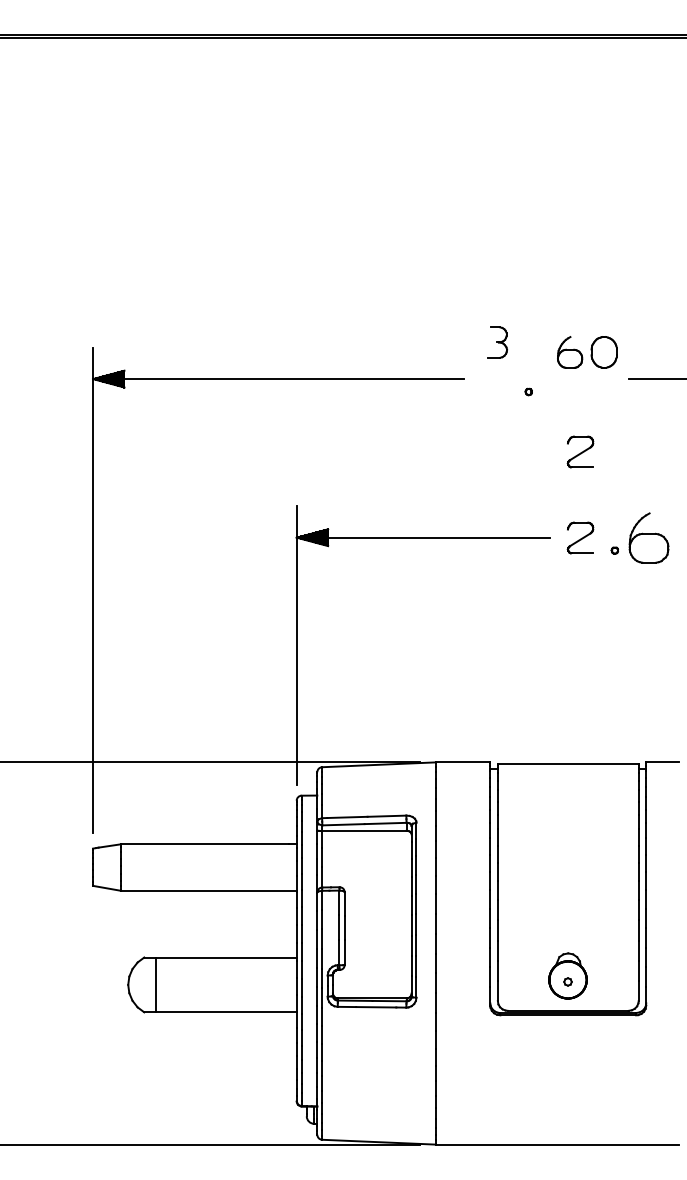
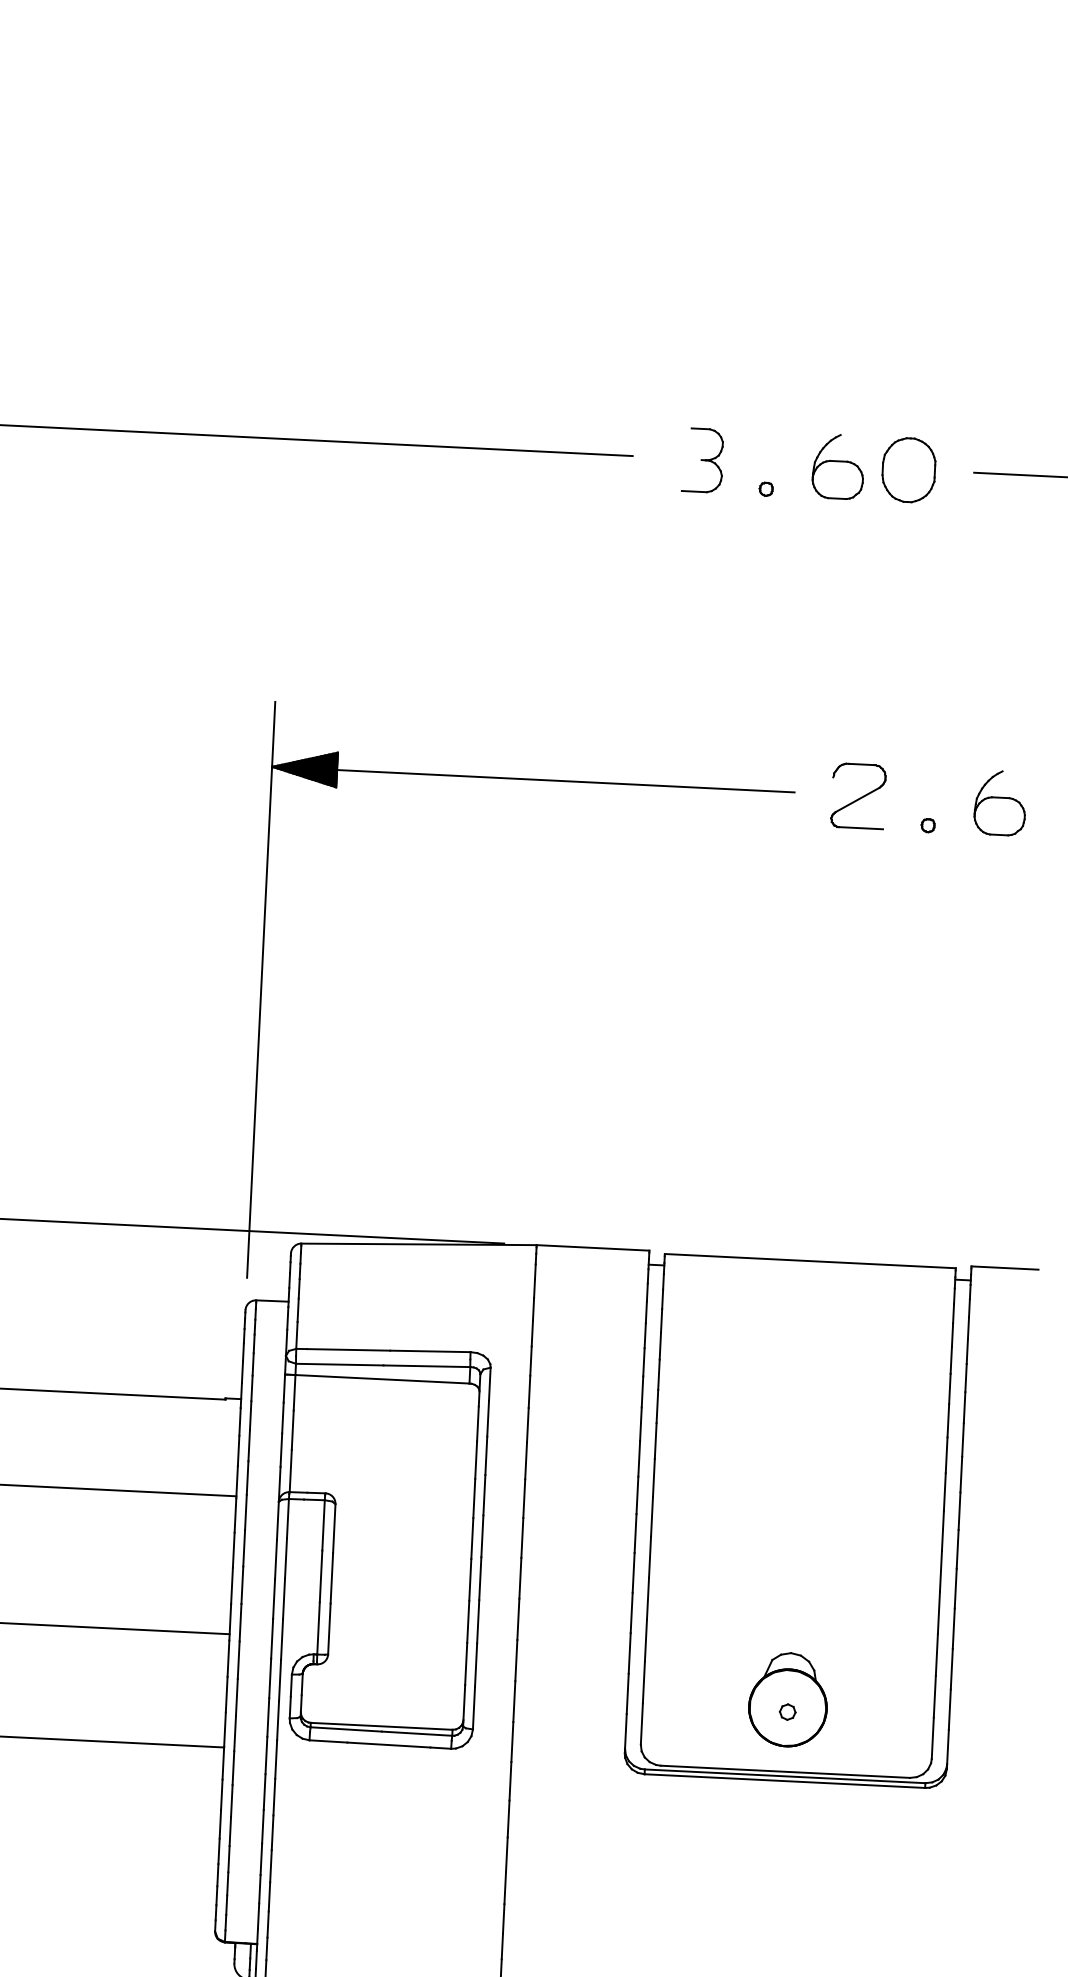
part: (497, 342) -> (702, 460), moved
part: (587, 352) -> (874, 468), moved
part: (580, 451) -> (867, 617), removed
part: (649, 537) -> (1000, 802), size x0.62

